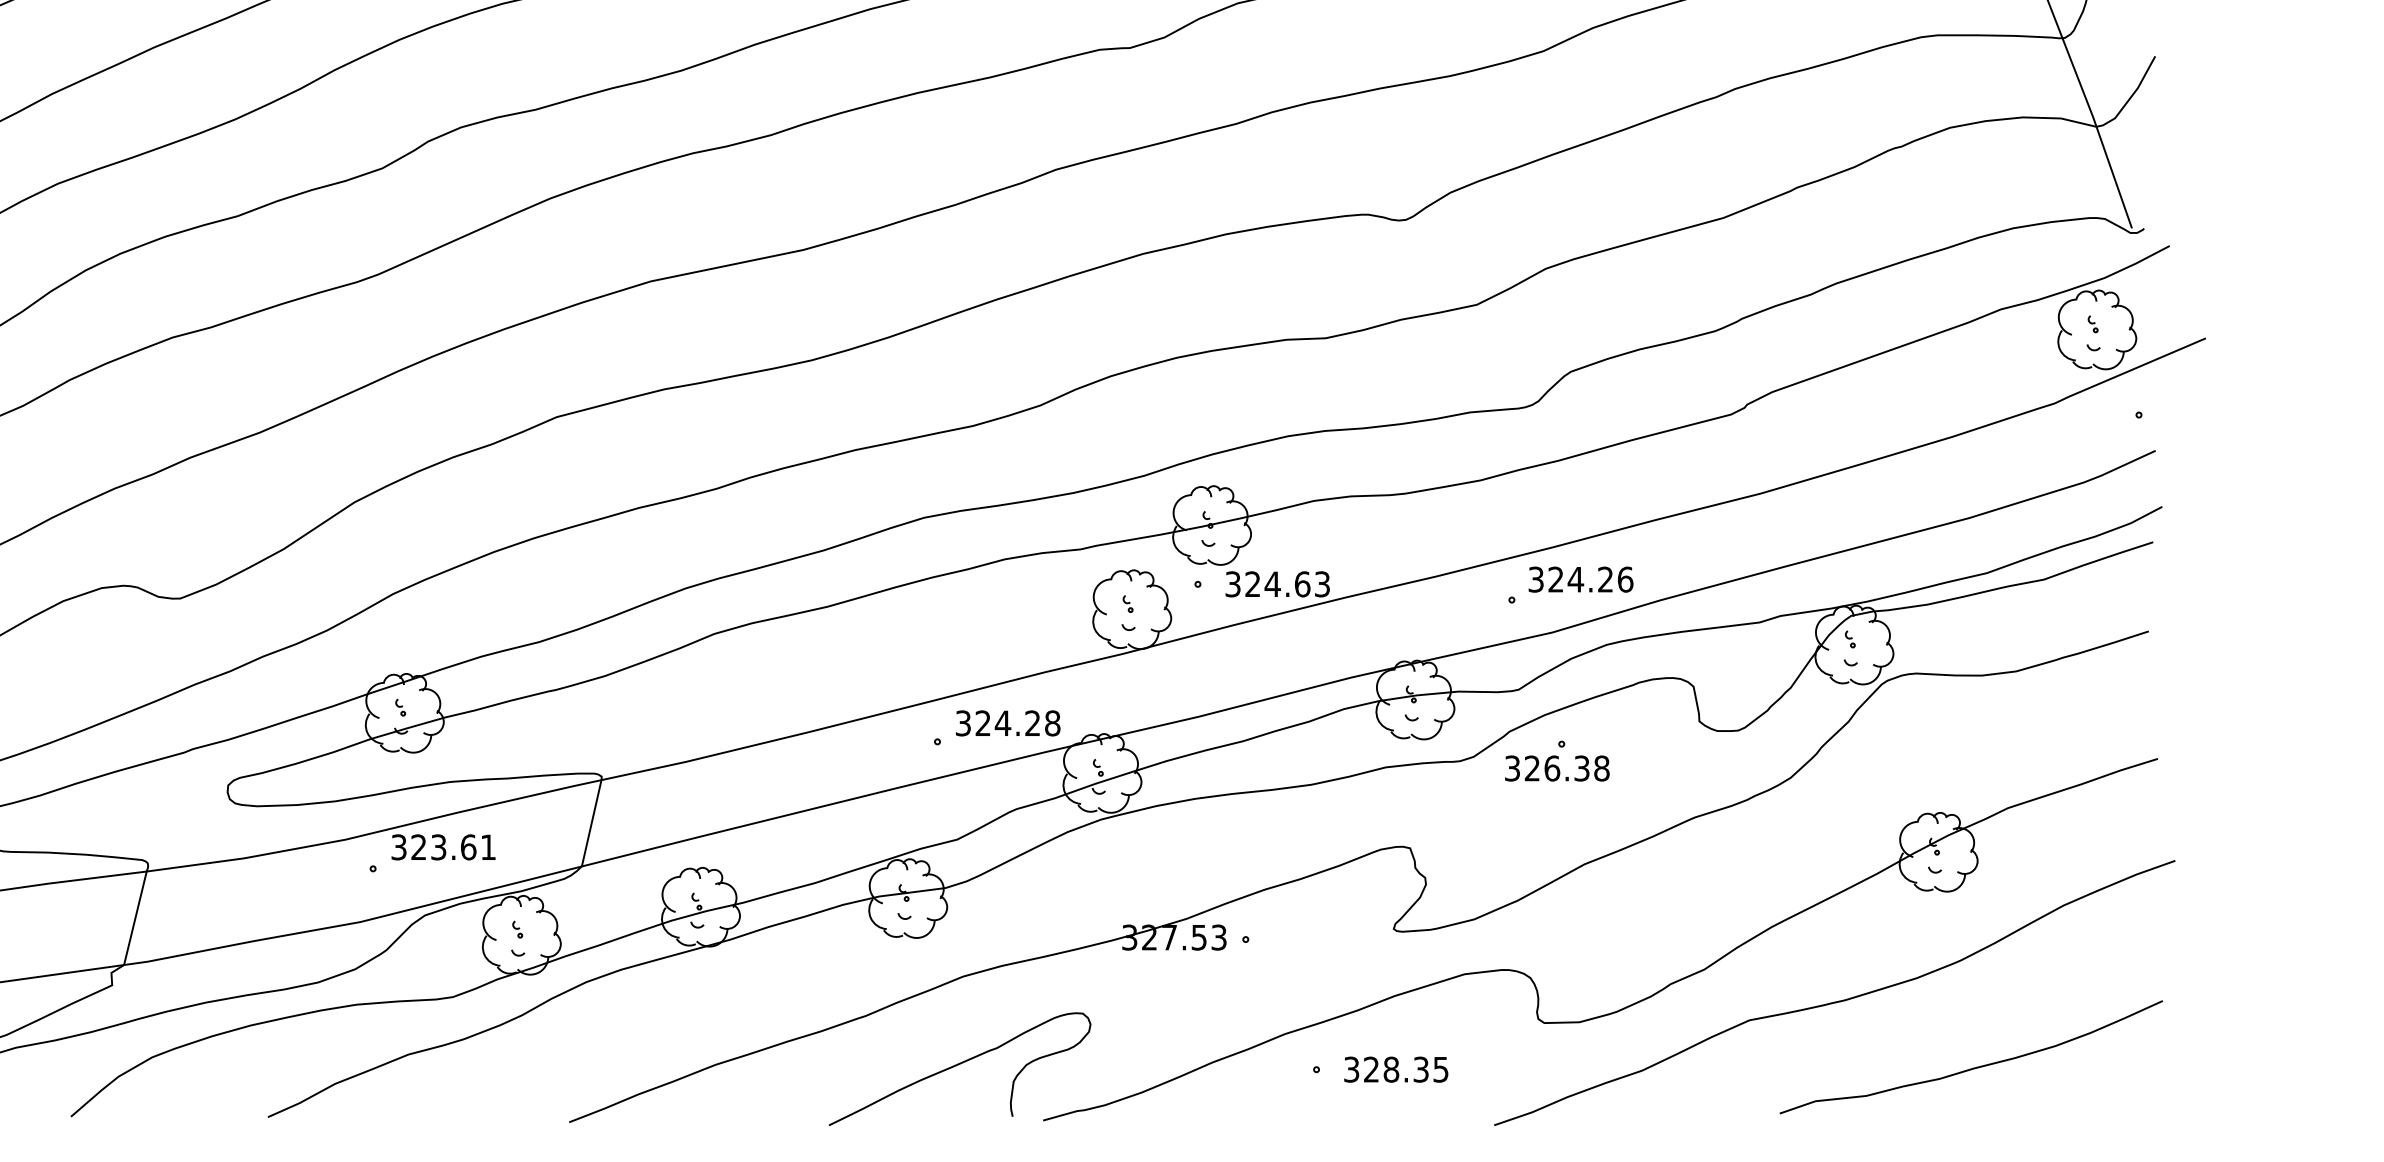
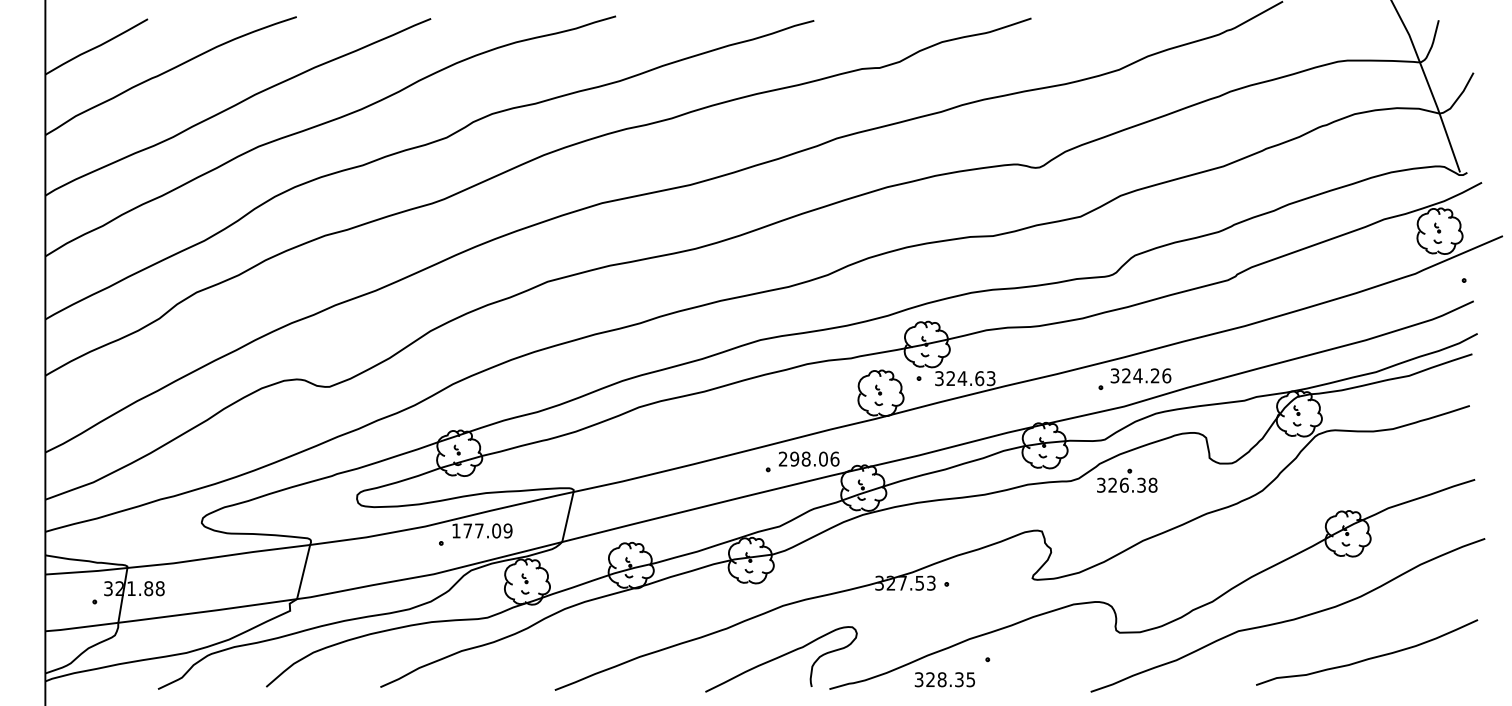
text: (1008, 722) -> (809, 458), 324.28 -> 298.06
text: (444, 846) -> (482, 530), 323.61 -> 177.09
text: (1395, 1069) -> (944, 679), moved

